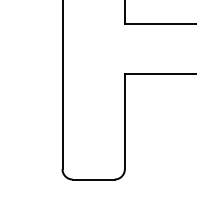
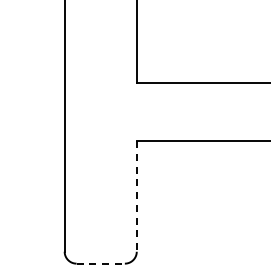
line: (124, 121) -> (136, 196), solid -> dashed
line: (94, 179) -> (101, 263), solid -> dashed

